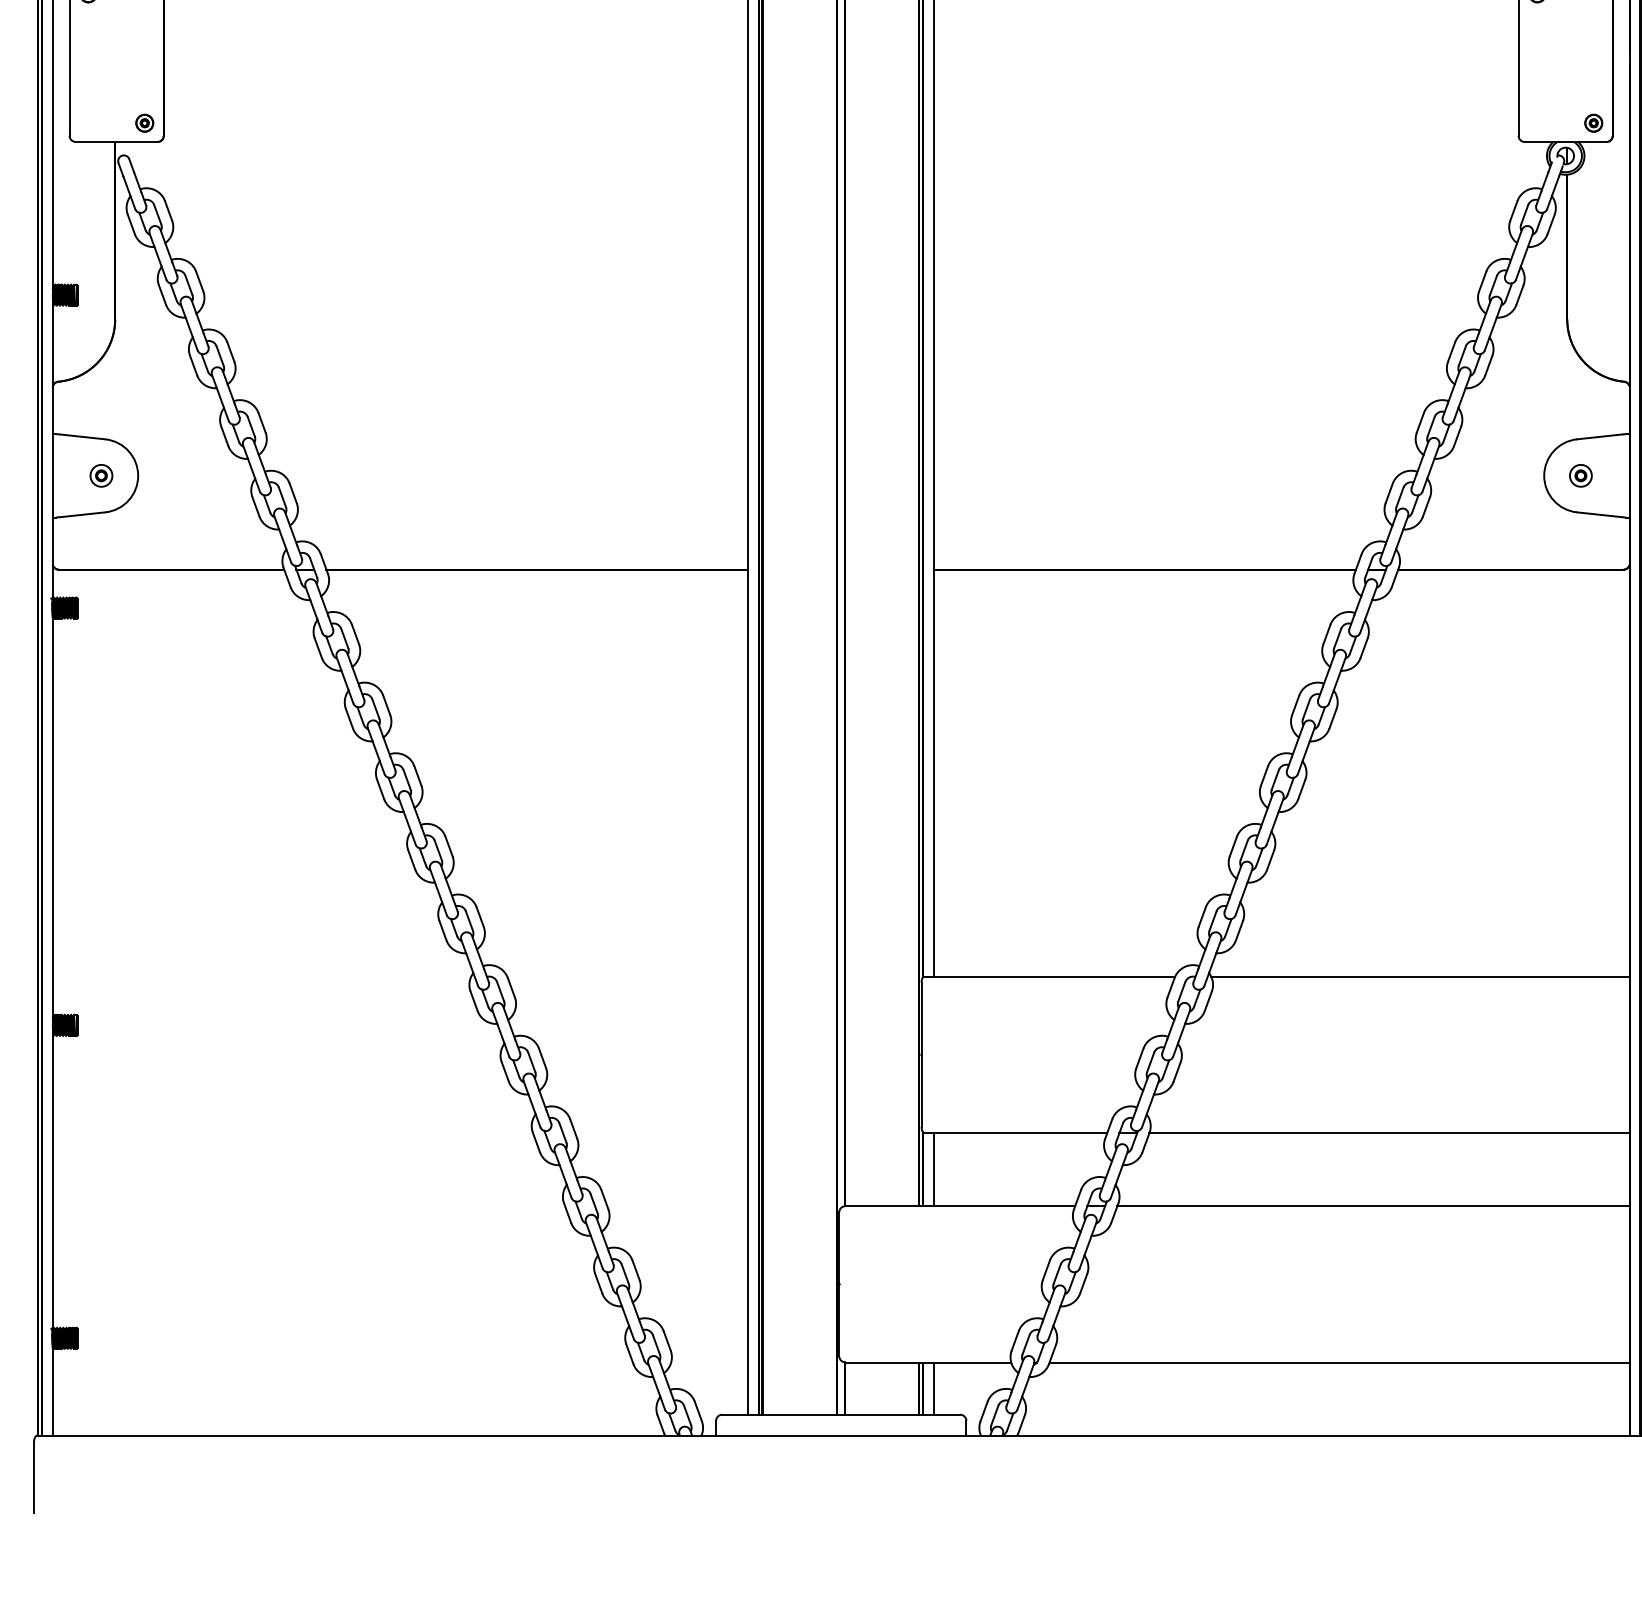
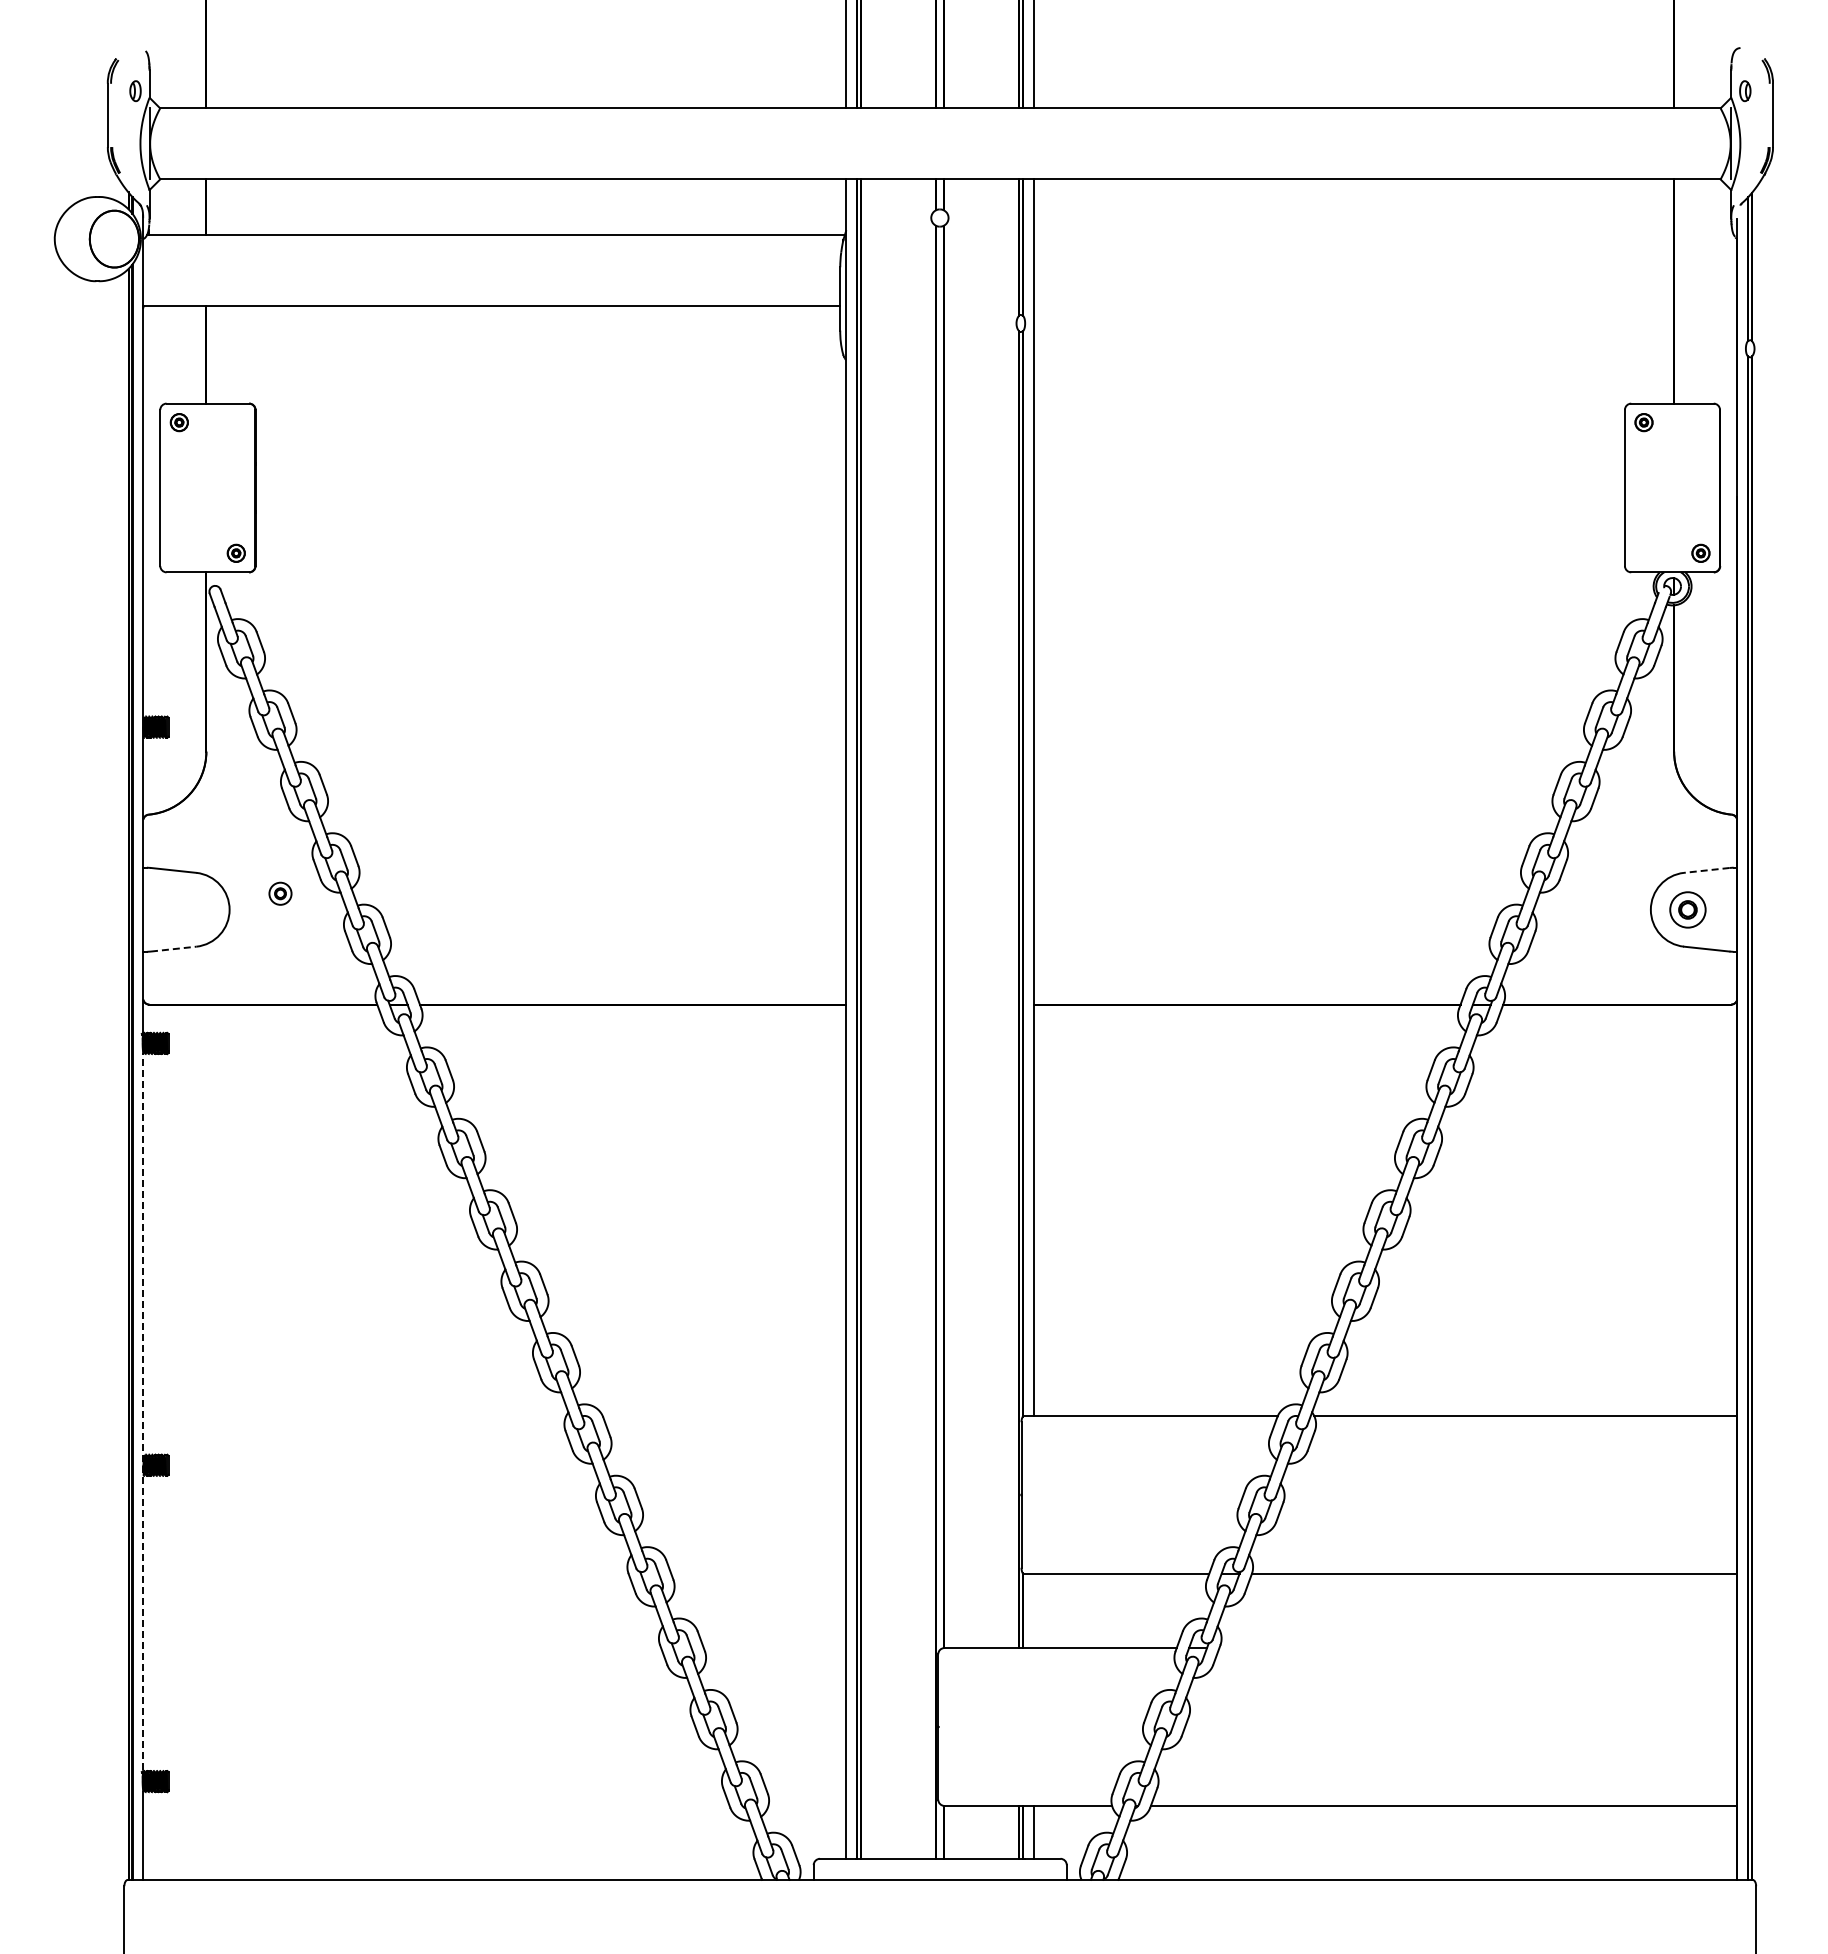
line: (1599, 436) -> (1706, 870), solid -> dashed
part: (101, 475) -> (280, 893), moved
part: (1580, 475) -> (1687, 909), size x1.6
line: (82, 515) -> (173, 949), solid -> dashed
line: (52, 972) -> (143, 1411), solid -> dashed
line: (933, 1169) -> (1033, 1610), removed
line: (1373, 1205) -> (1478, 1647), removed

